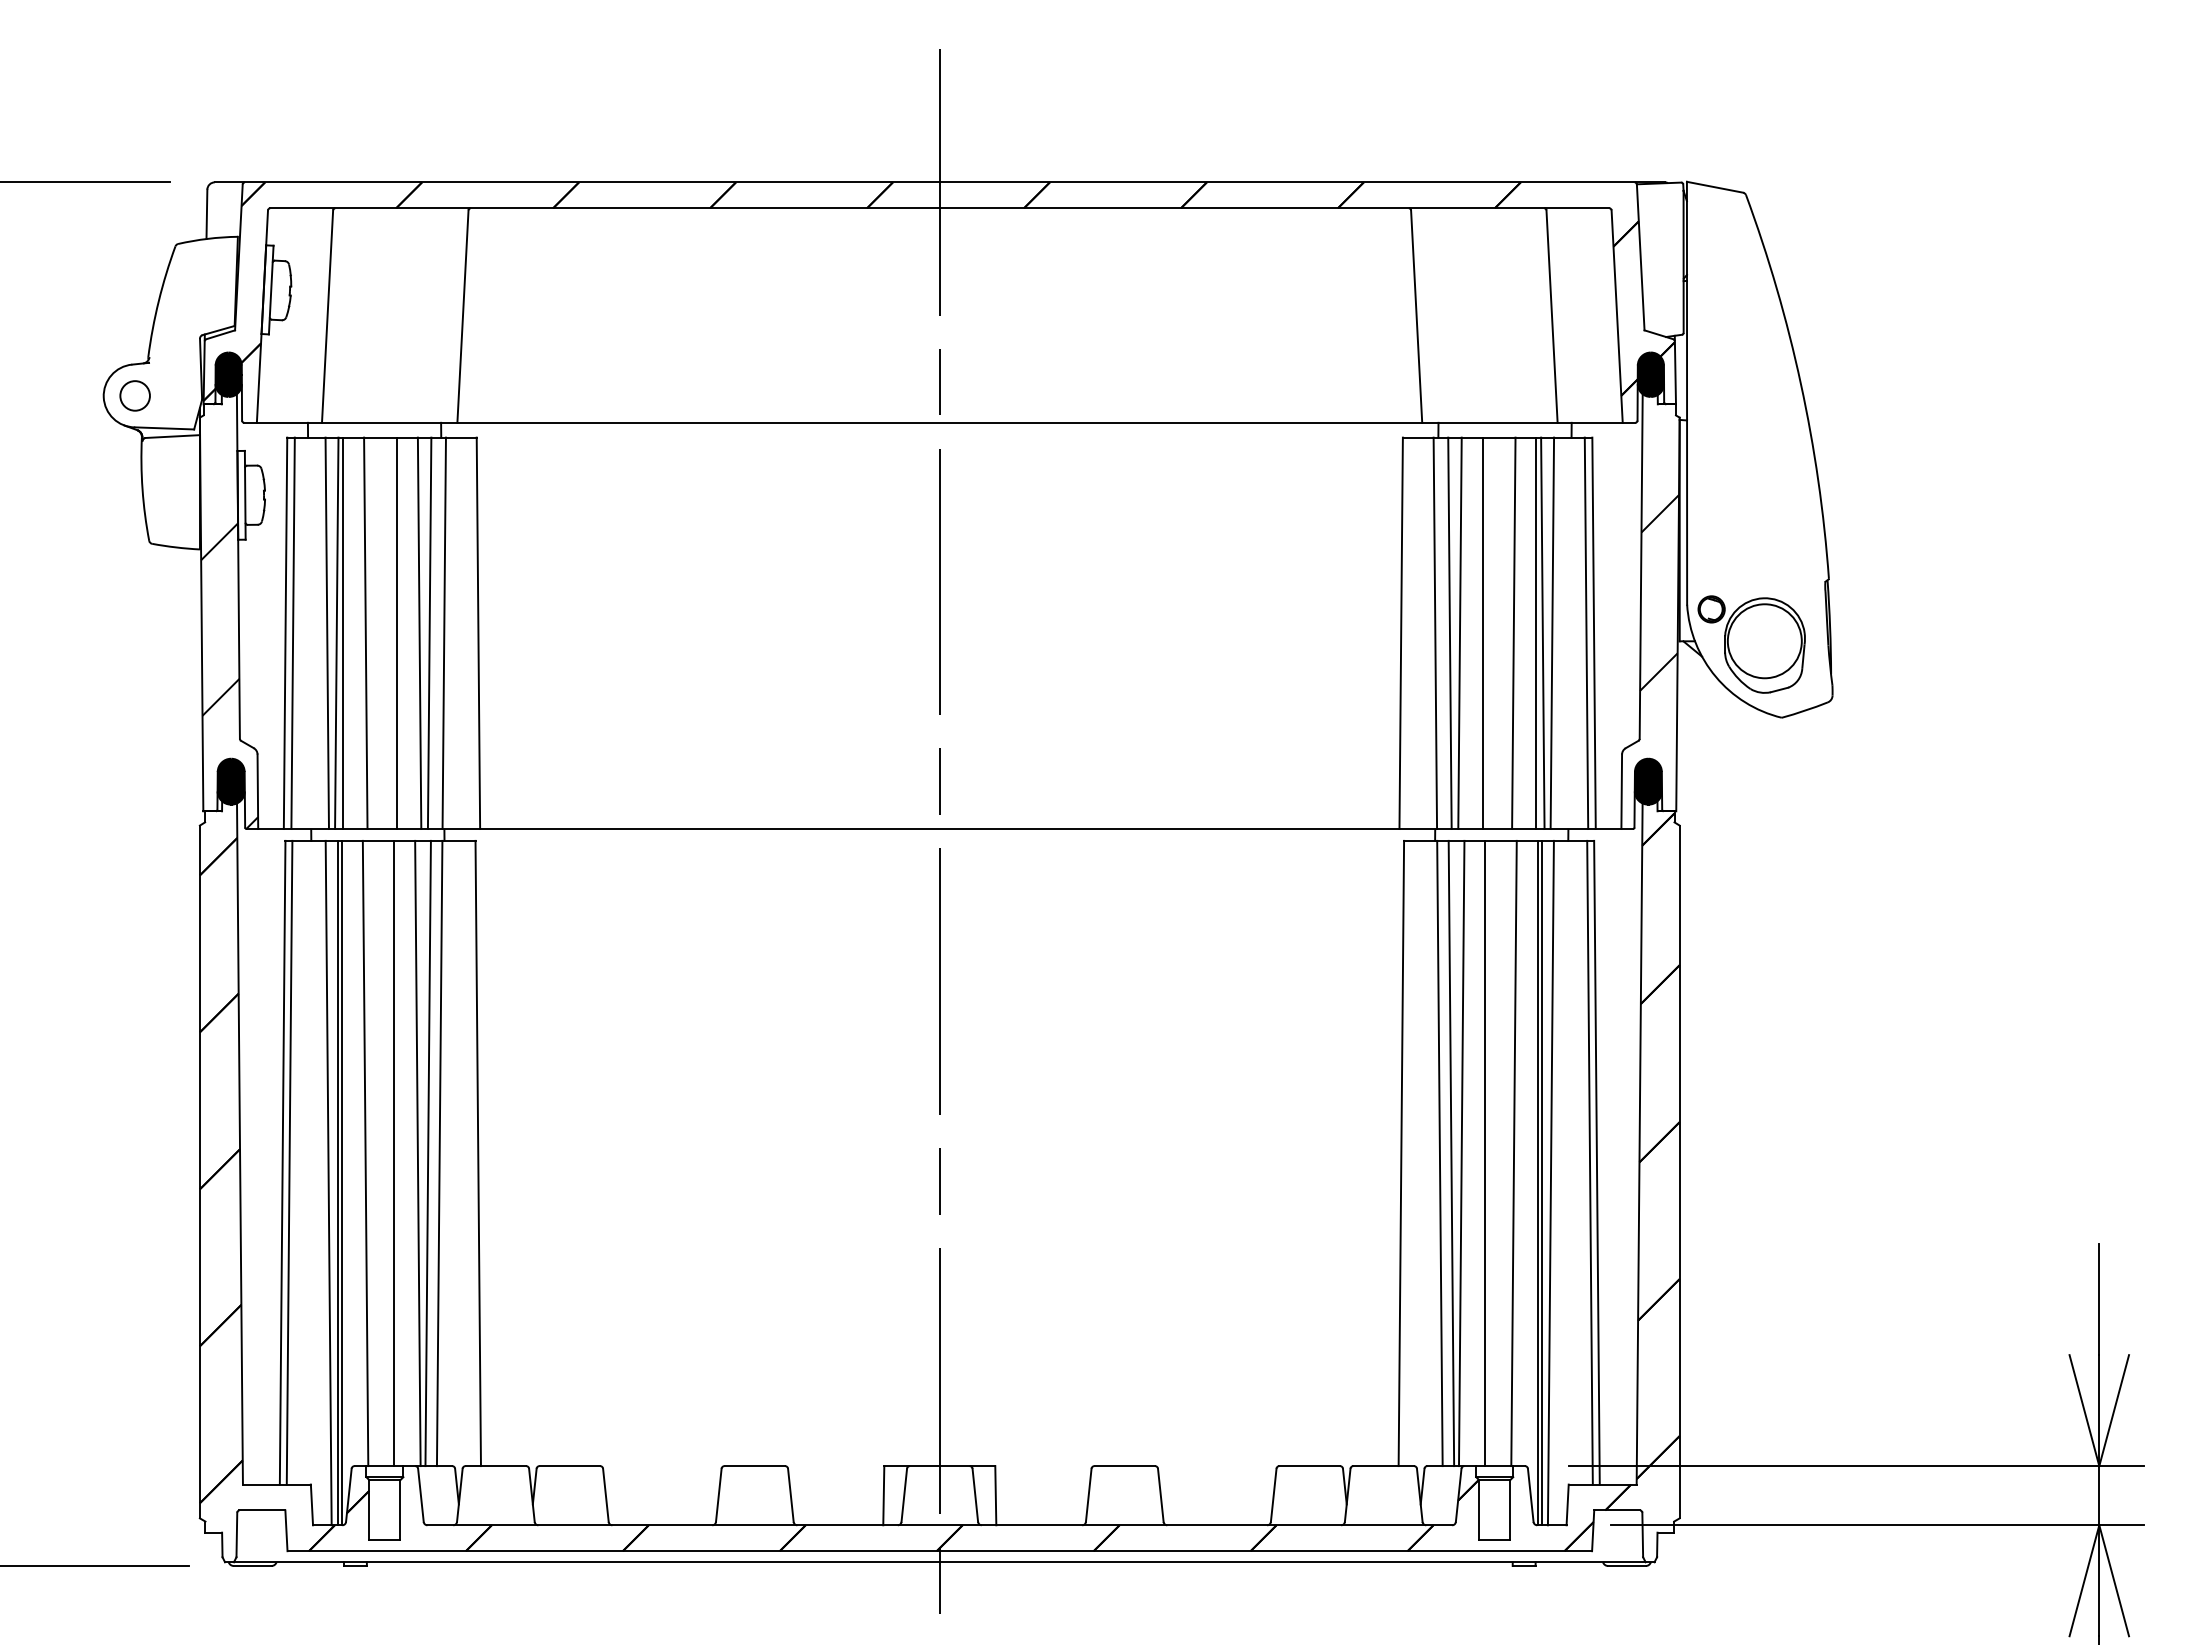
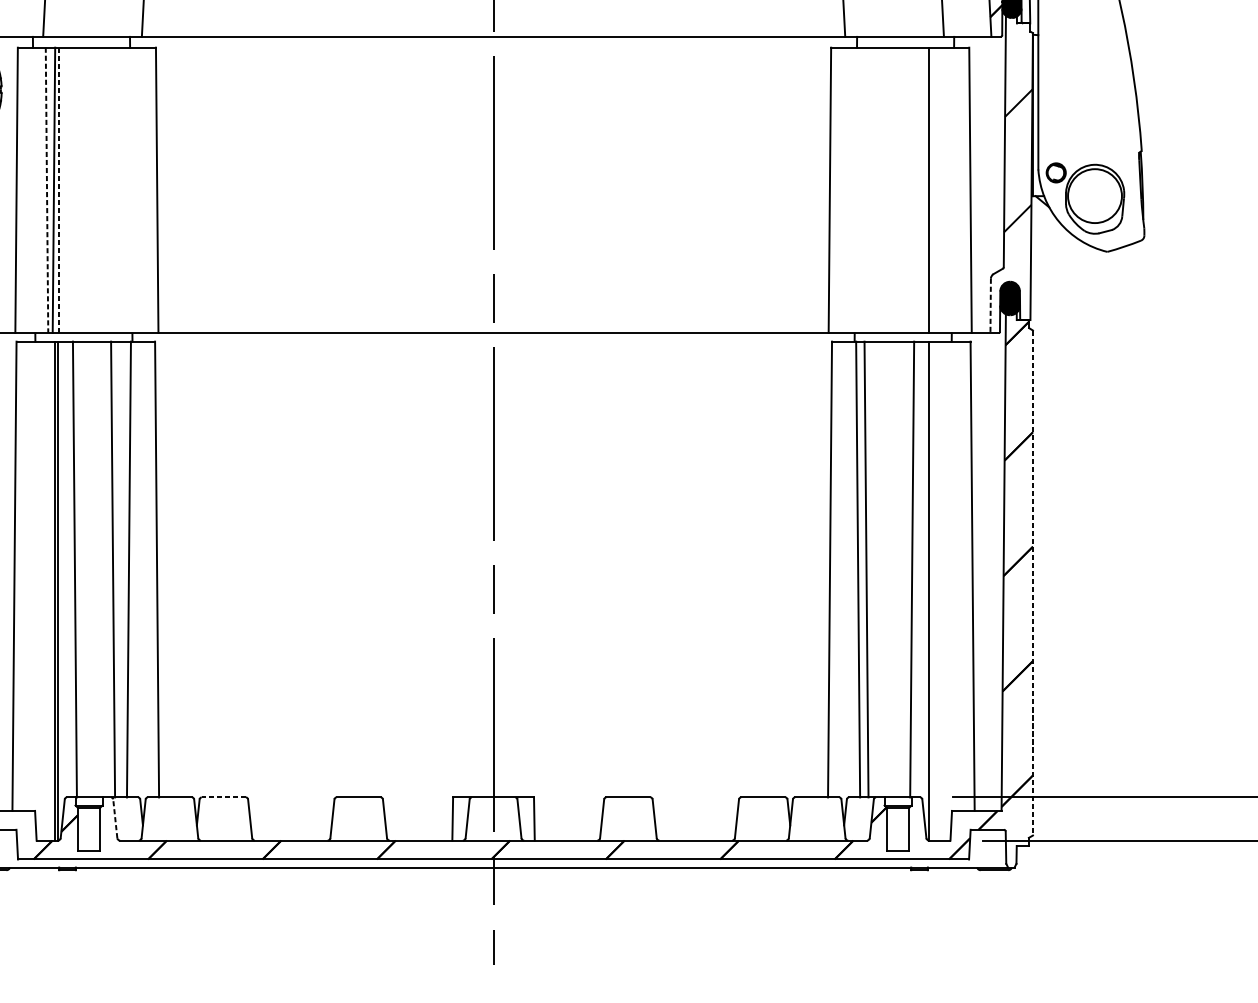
line: (292, 633) -> (21, 190), removed
line: (327, 633) -> (47, 190), solid -> dashed
line: (343, 633) -> (58, 190), solid -> dashed
line: (365, 633) -> (74, 190), removed
line: (396, 633) -> (97, 190), removed
line: (419, 633) -> (114, 190), removed
line: (429, 633) -> (121, 190), removed
line: (443, 633) -> (131, 190), removed
line: (1435, 633) -> (854, 190), removed
line: (1449, 633) -> (865, 190), removed
line: (1459, 633) -> (872, 190), removed
line: (1482, 633) -> (889, 190), removed
line: (1513, 633) -> (911, 190), removed
line: (1542, 633) -> (932, 190), removed
line: (1552, 633) -> (940, 190), removed
line: (1586, 633) -> (965, 190), removed
line: (1621, 792) -> (990, 306), solid -> dashed
line: (394, 1153) -> (96, 569), removed
line: (427, 1153) -> (120, 569), removed
line: (1461, 1153) -> (873, 569), removed
line: (1485, 1153) -> (891, 569), removed
line: (289, 1162) -> (19, 576), removed
line: (1589, 1162) -> (967, 576), removed
line: (1679, 1172) -> (1032, 583), solid -> dashed
line: (328, 1182) -> (47, 590), removed
line: (1541, 1182) -> (932, 590), removed
line: (1550, 1182) -> (938, 590), removed
line: (569, 1466) -> (223, 797), solid -> dashed
line: (420, 1495) -> (114, 818), solid -> dashed

